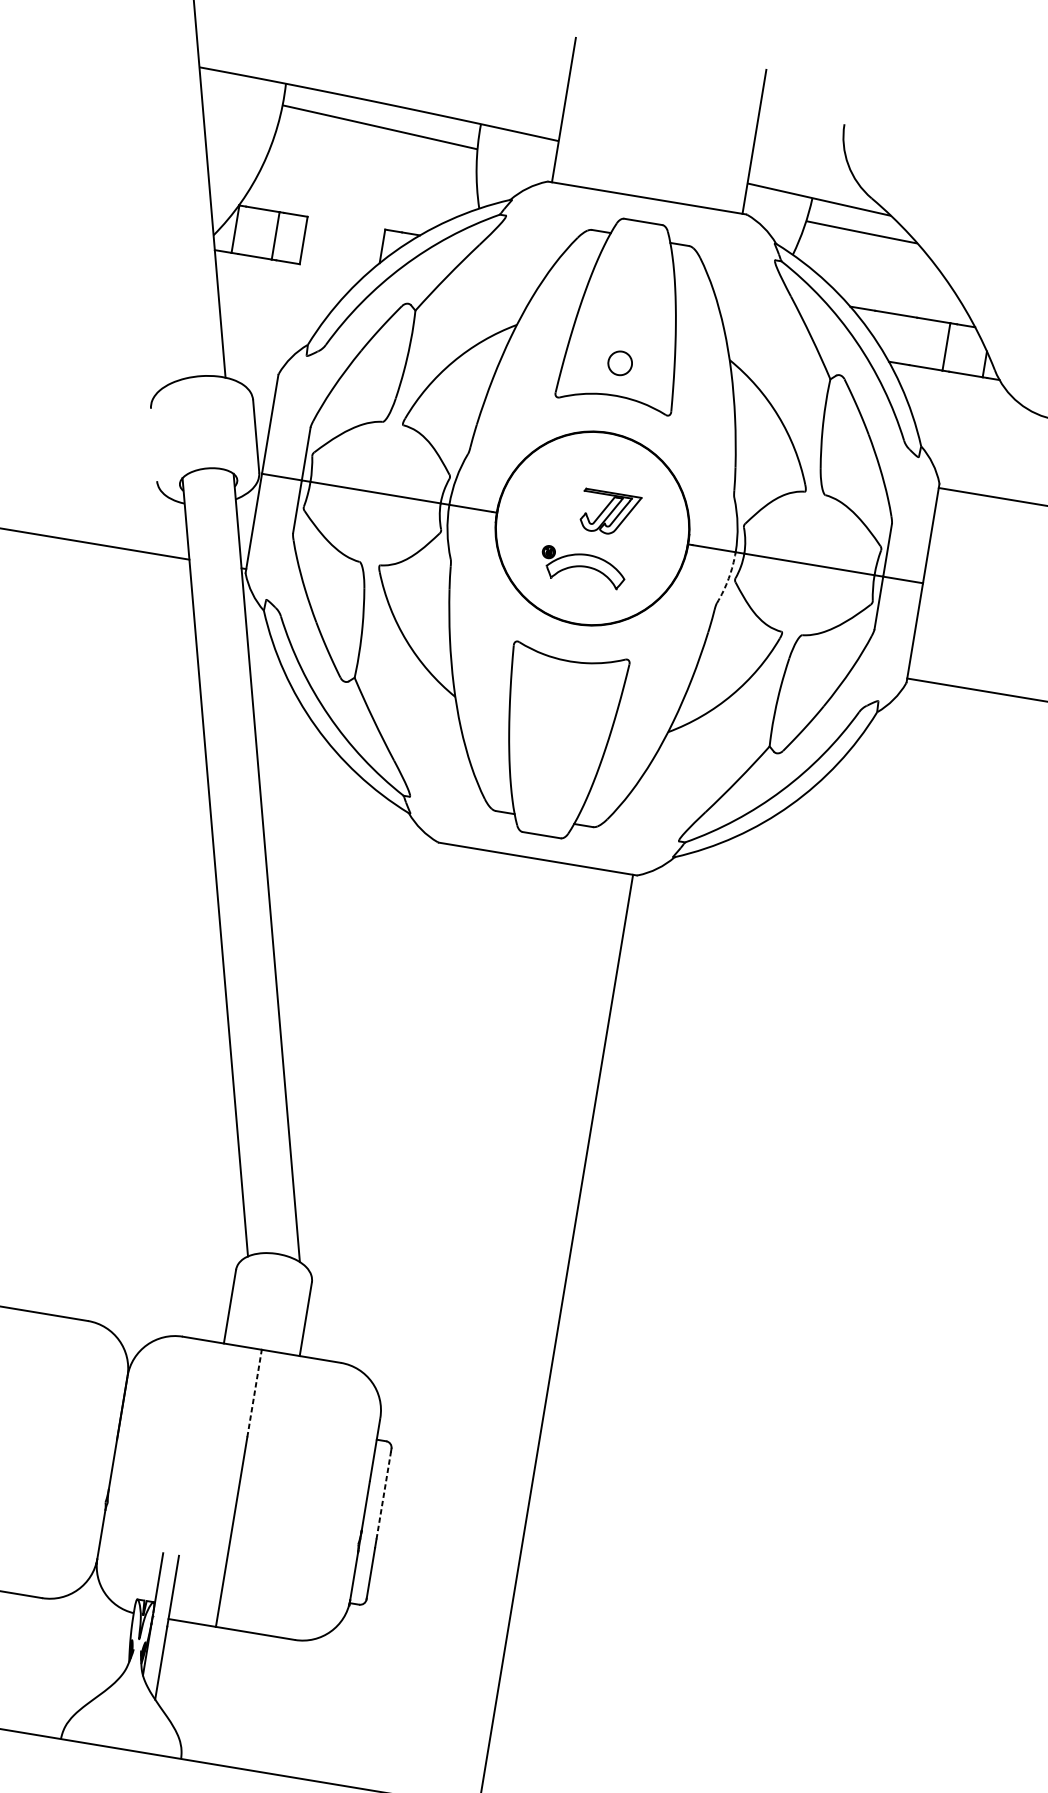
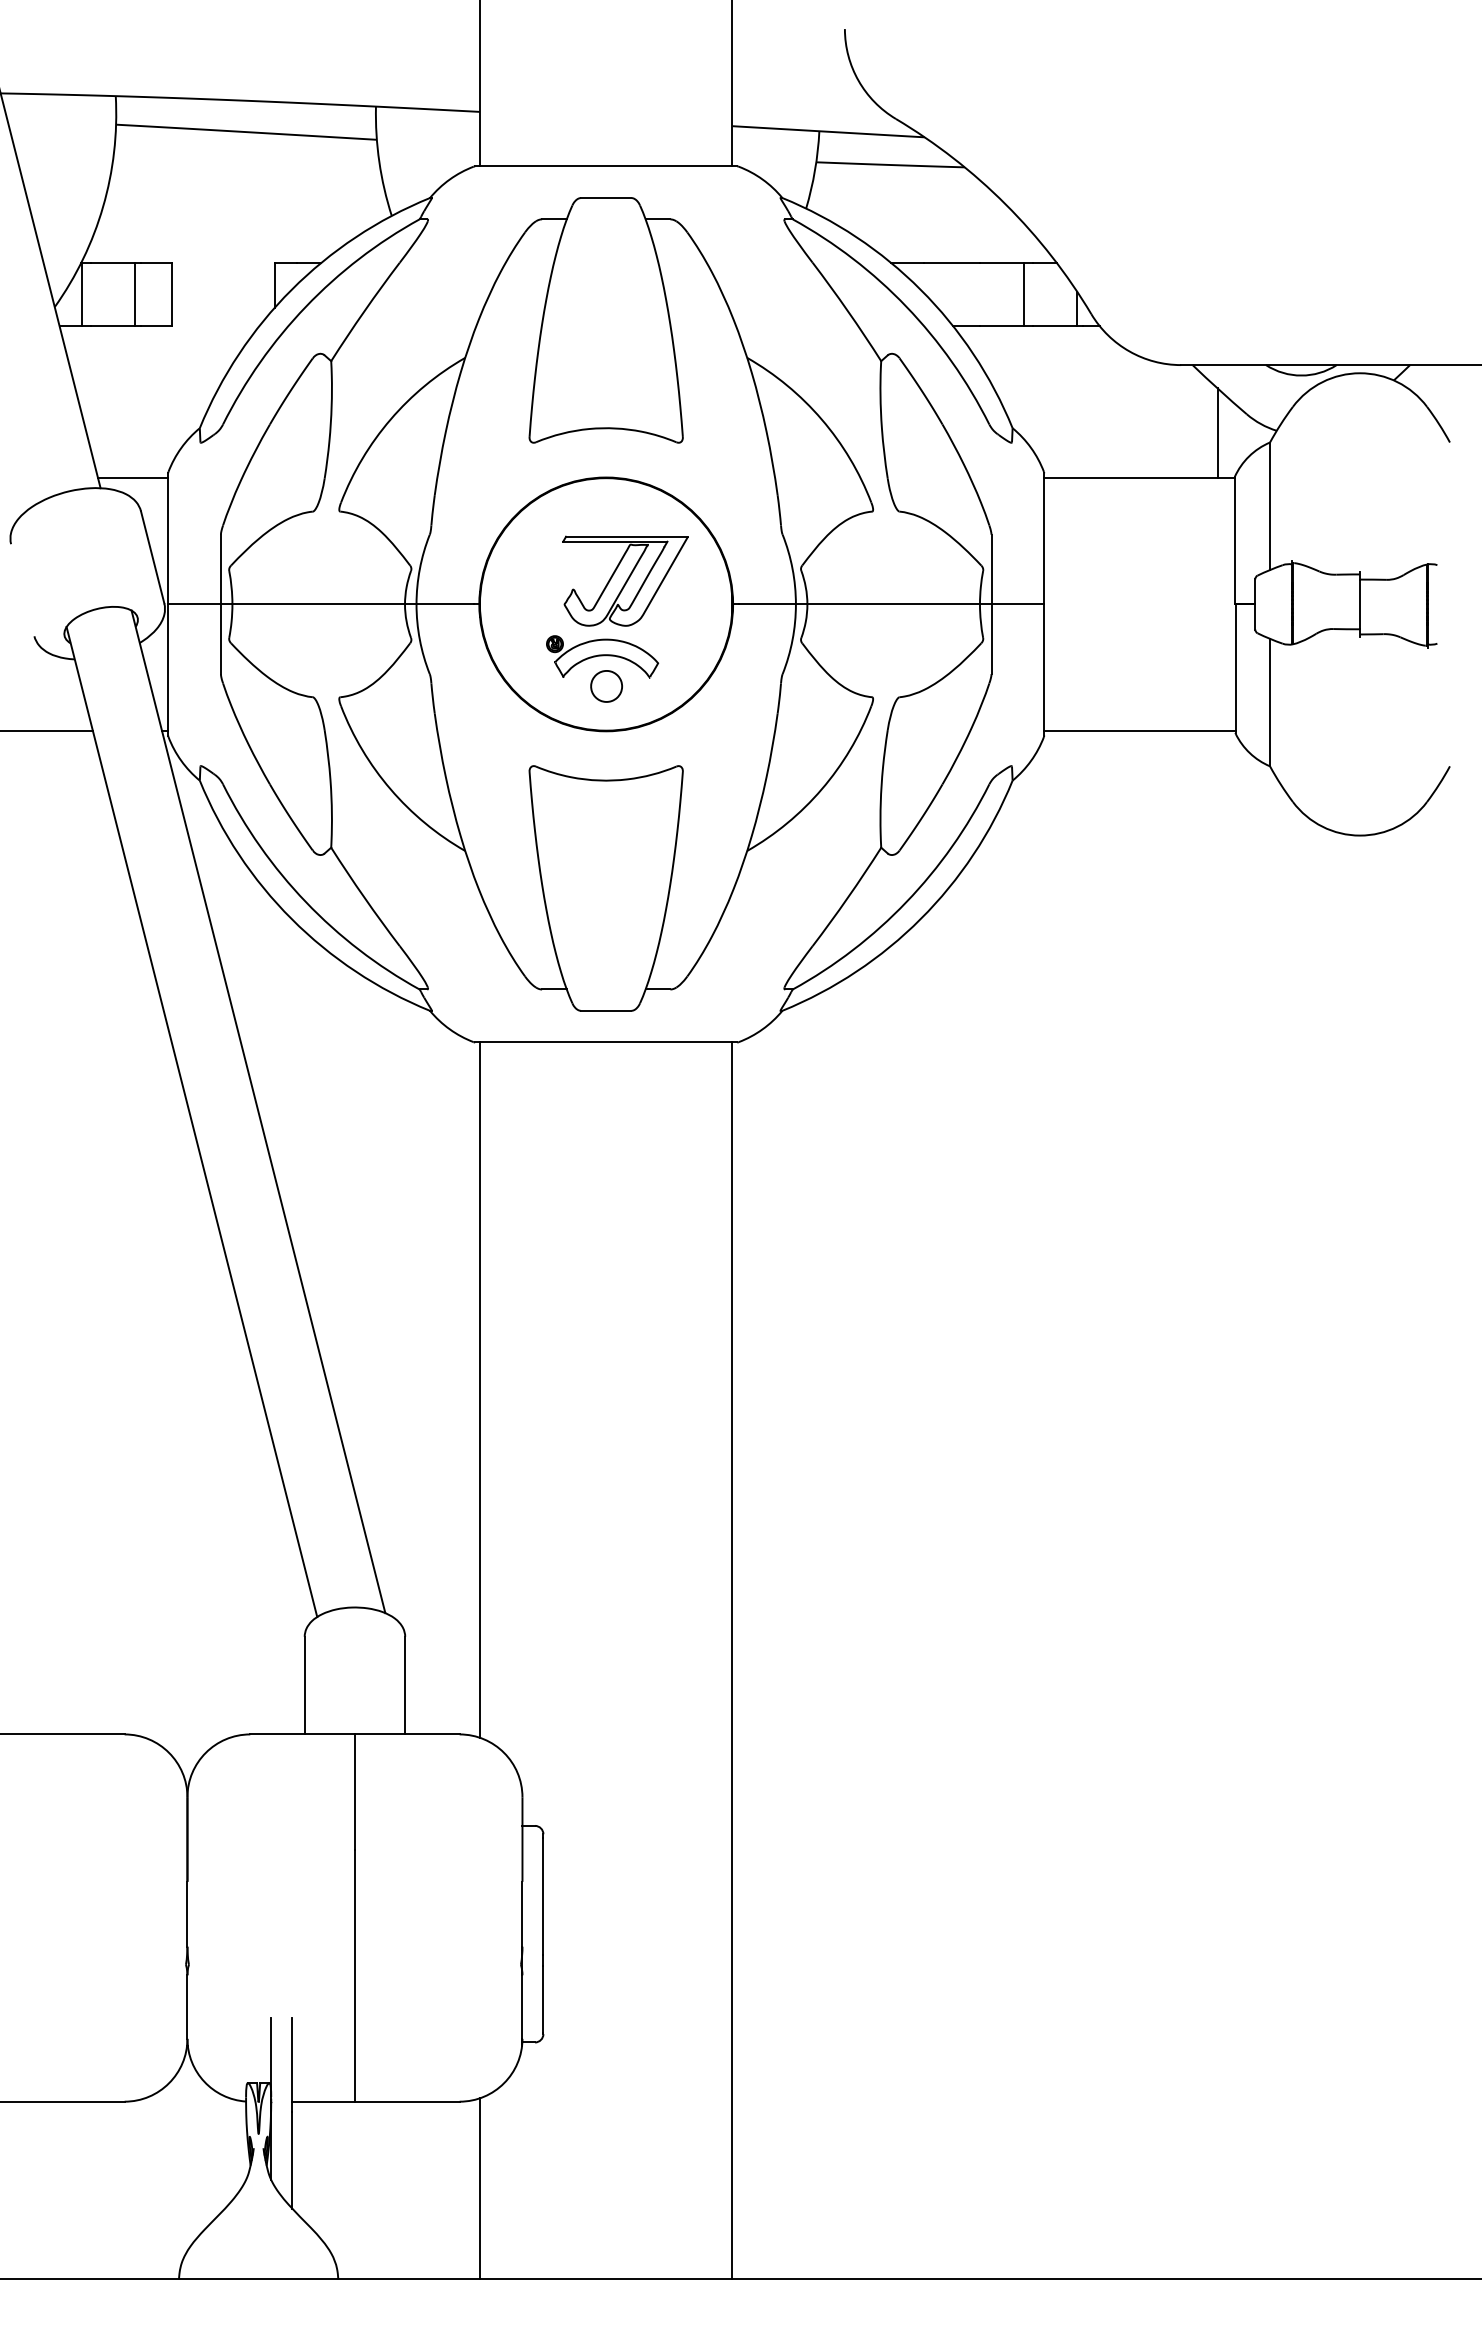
part: (620, 363) -> (606, 686), moved
line: (251, 374) -> (133, 478), added
part: (610, 512) -> (625, 580), size x1.67
arc: (728, 578) -> (792, 639), dashed -> solid
line: (398, 1105) -> (479, 1389), added
line: (254, 1393) -> (354, 1792), dashed -> solid
line: (383, 1495) -> (543, 1896), dashed -> solid
line: (299, 1707) -> (479, 2188), added

